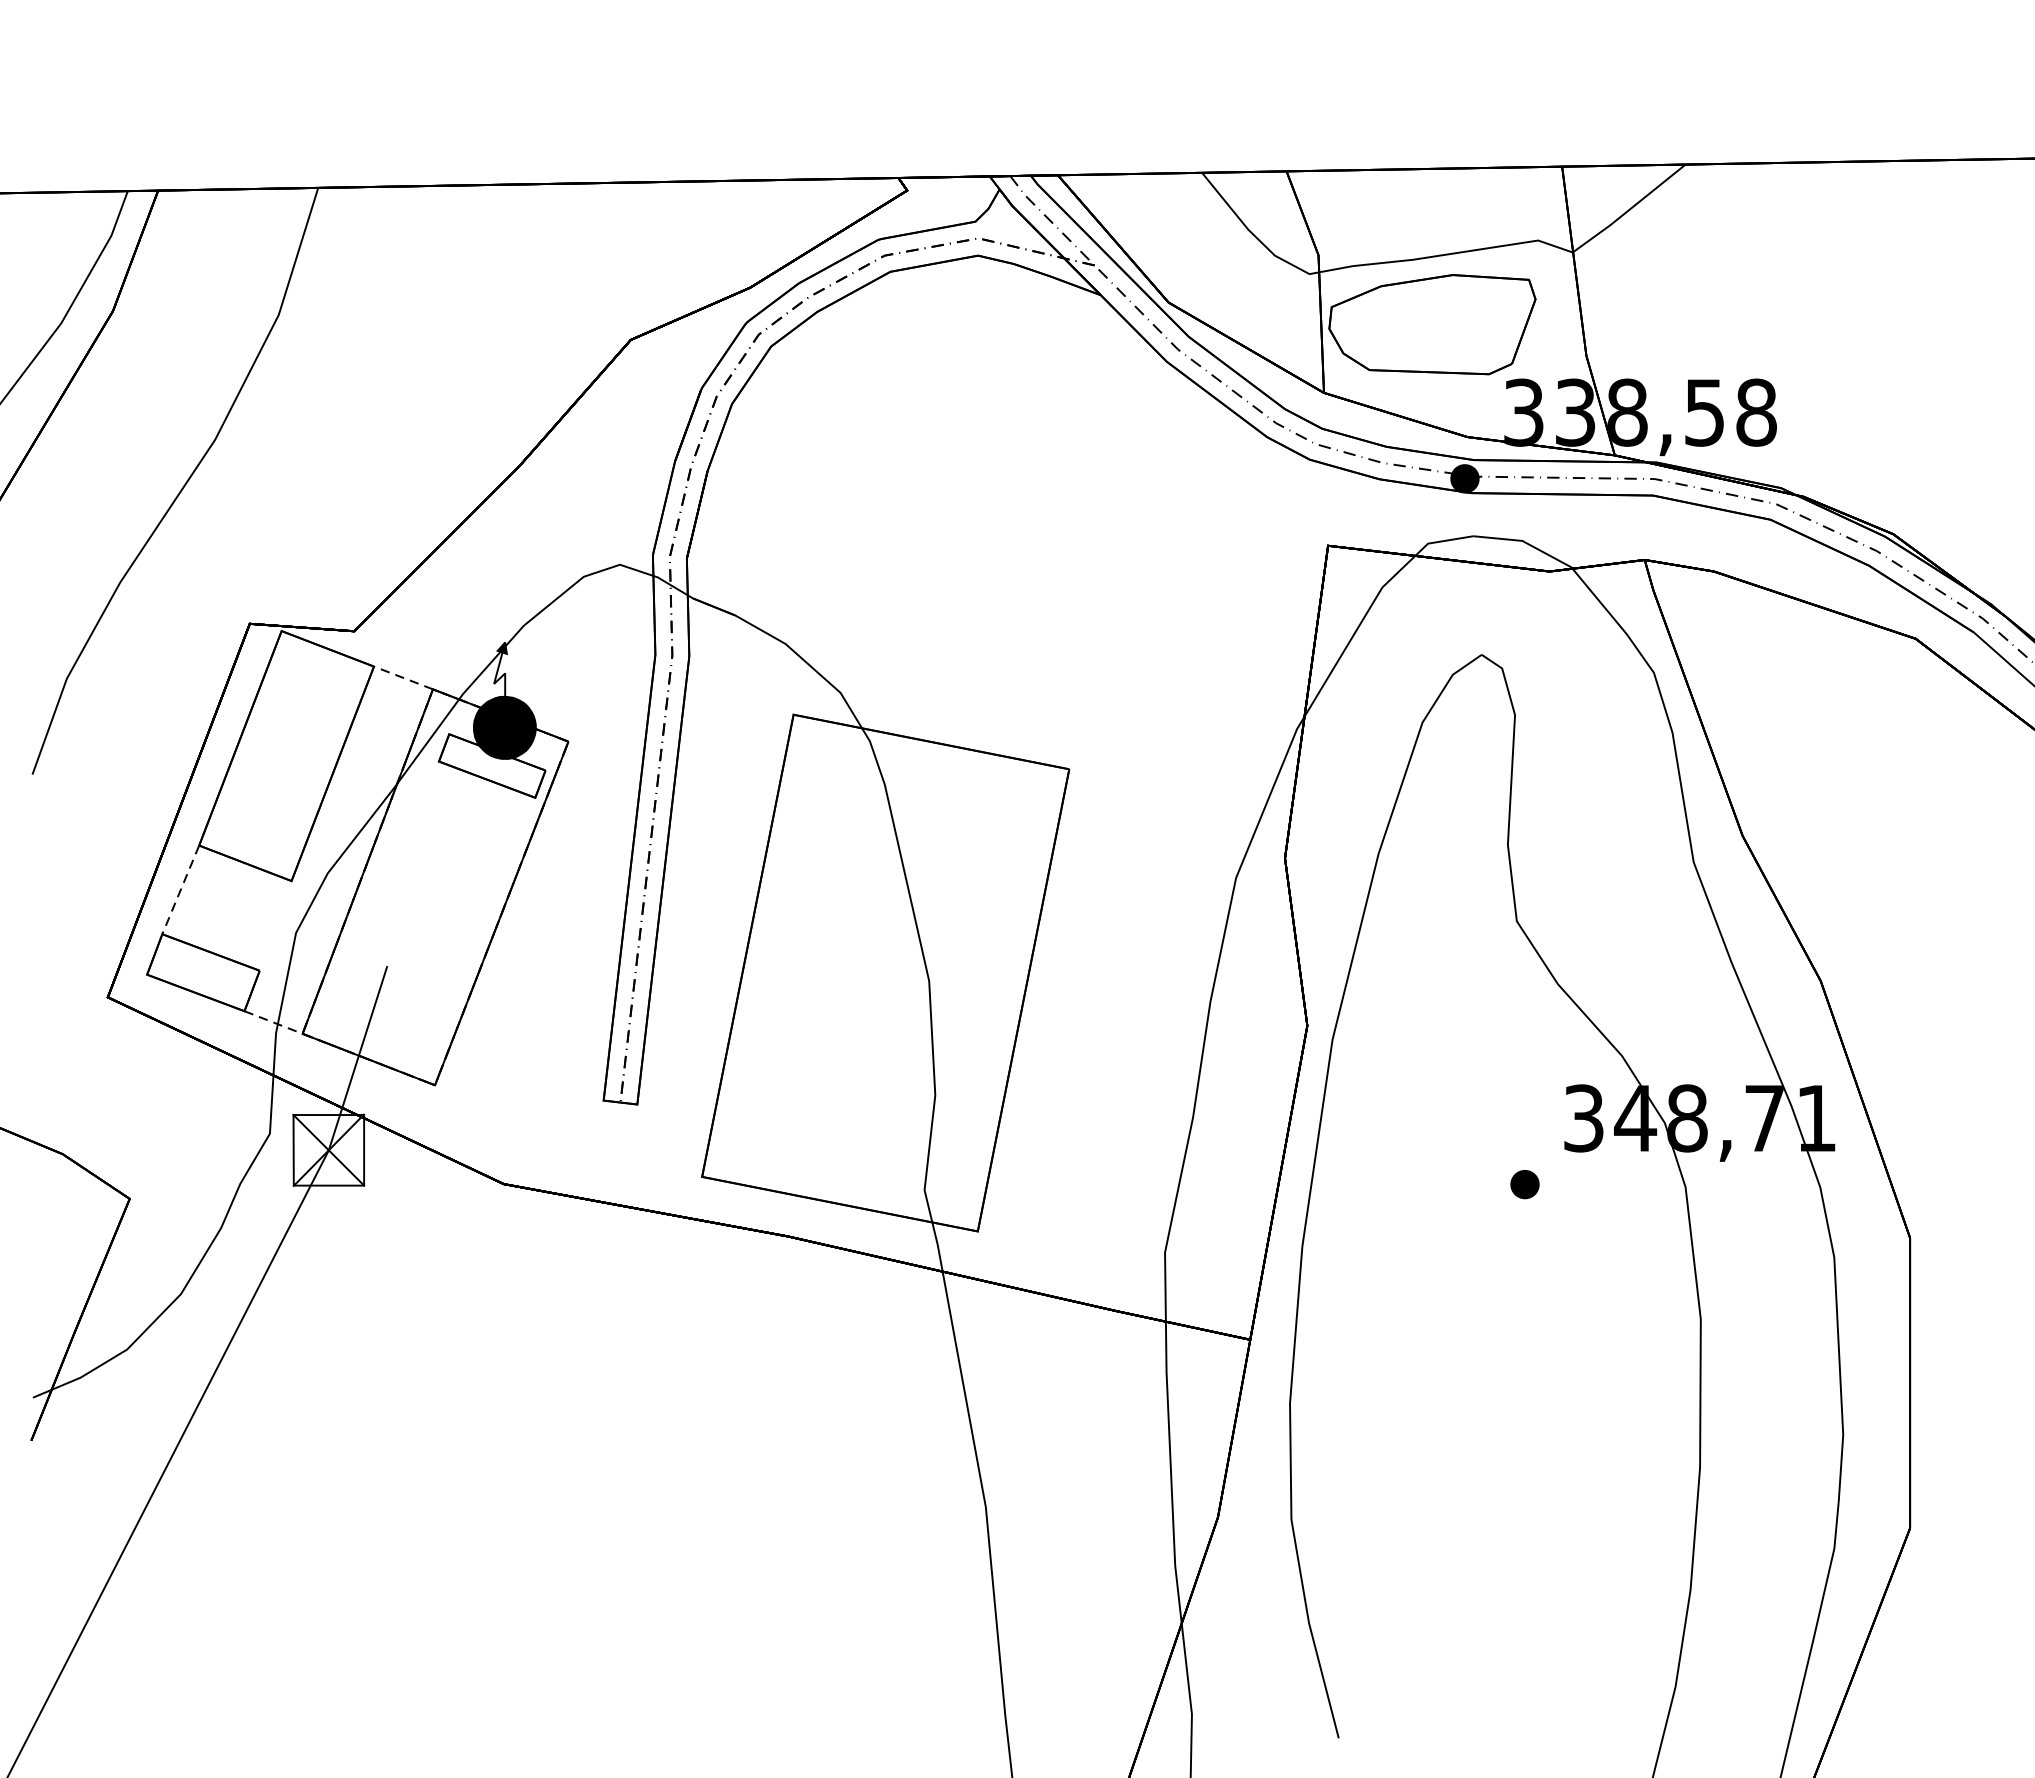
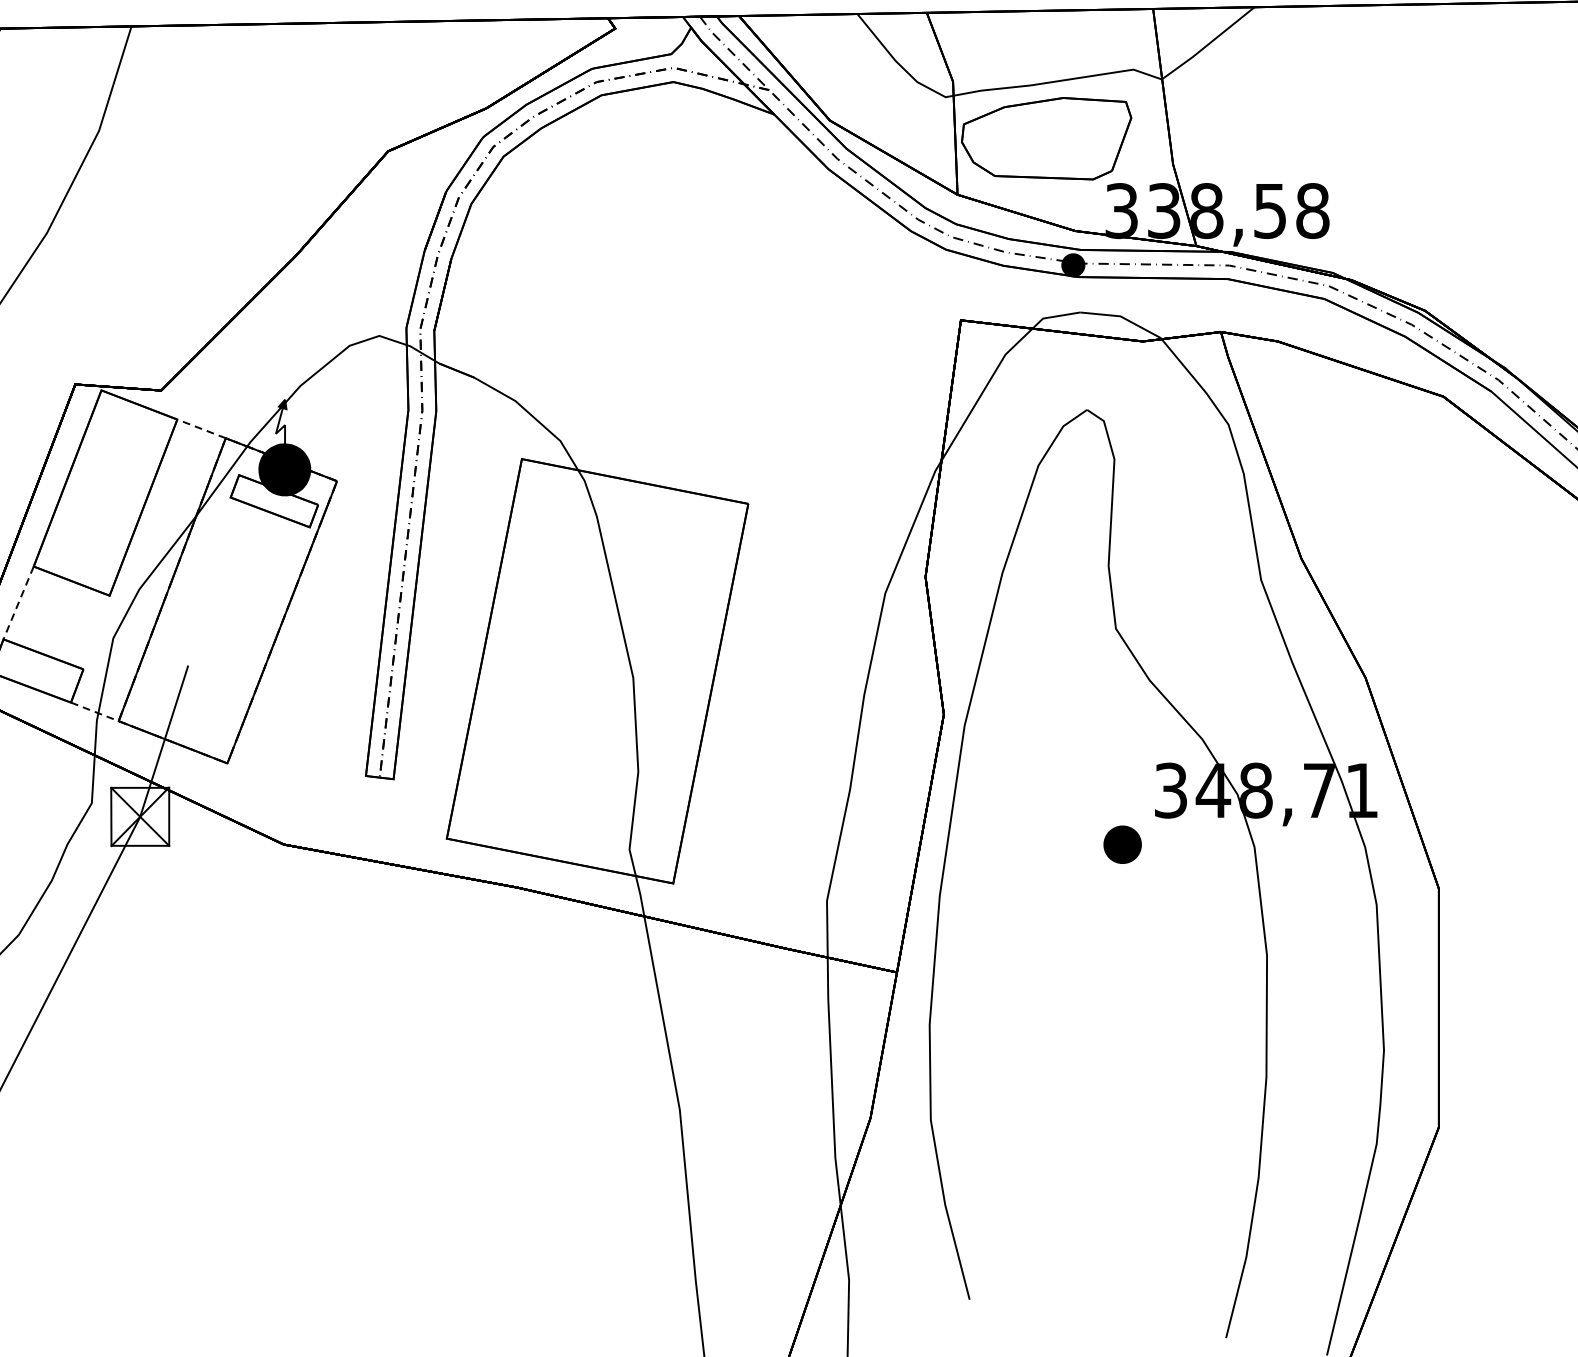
part: (1524, 1184) -> (1122, 844), size x1.6

